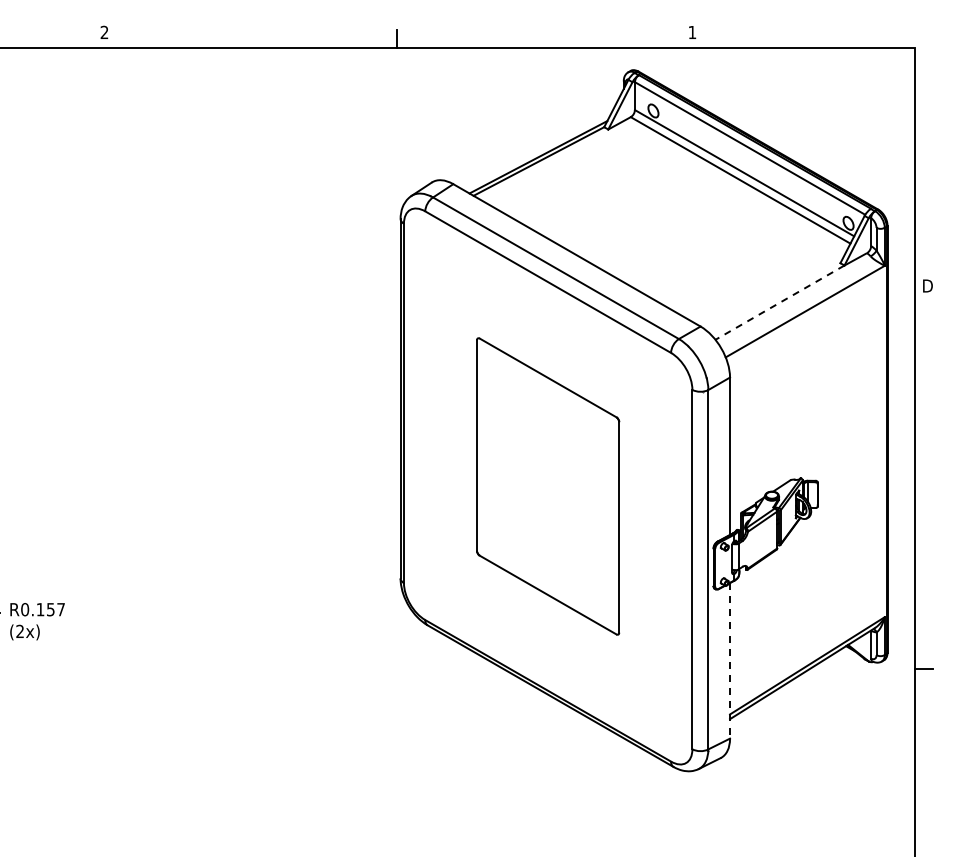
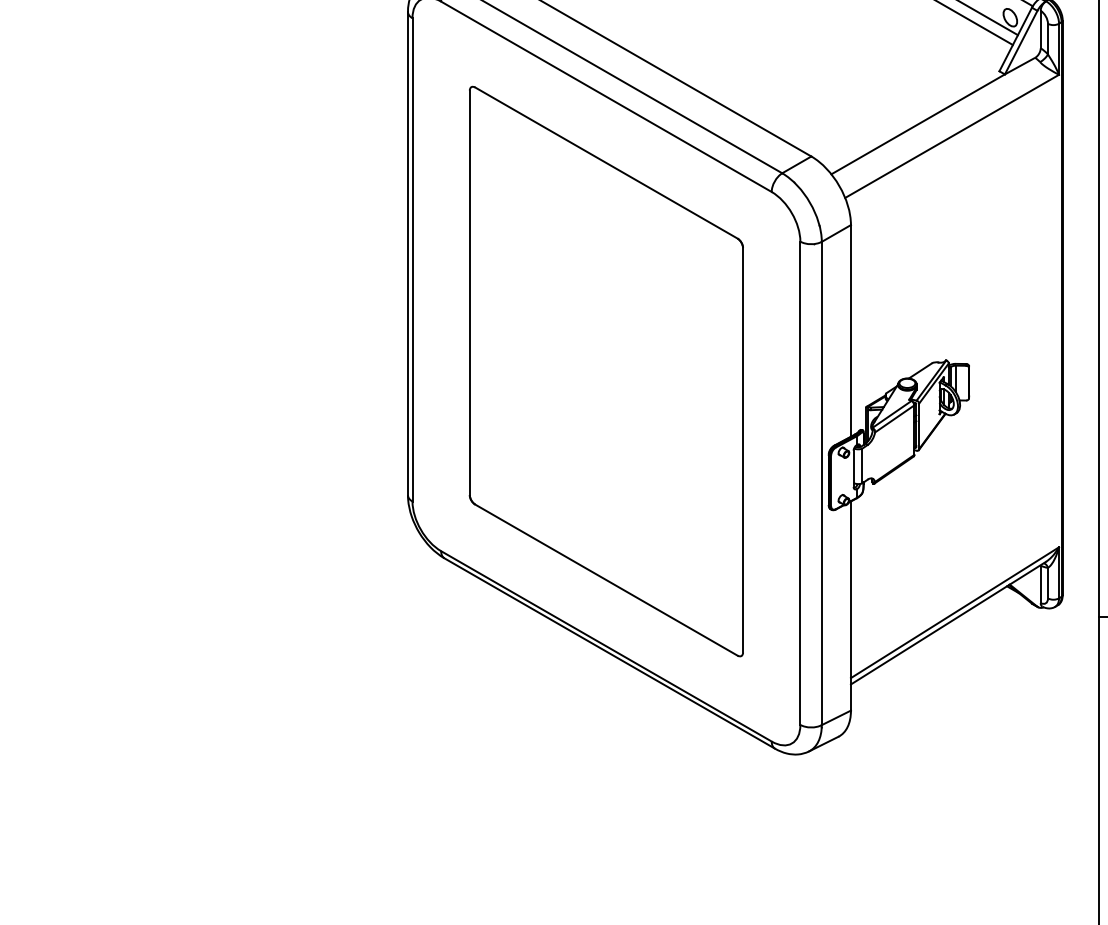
line: (779, 302) -> (917, 124), dashed -> solid
part: (547, 486) -> (605, 371), size x1.43
line: (730, 660) -> (851, 605), dashed -> solid

